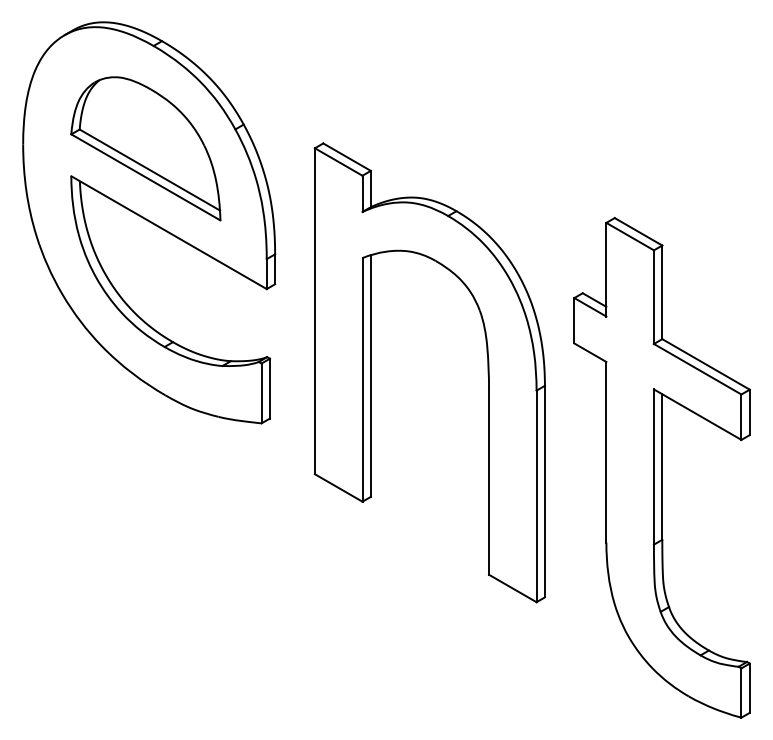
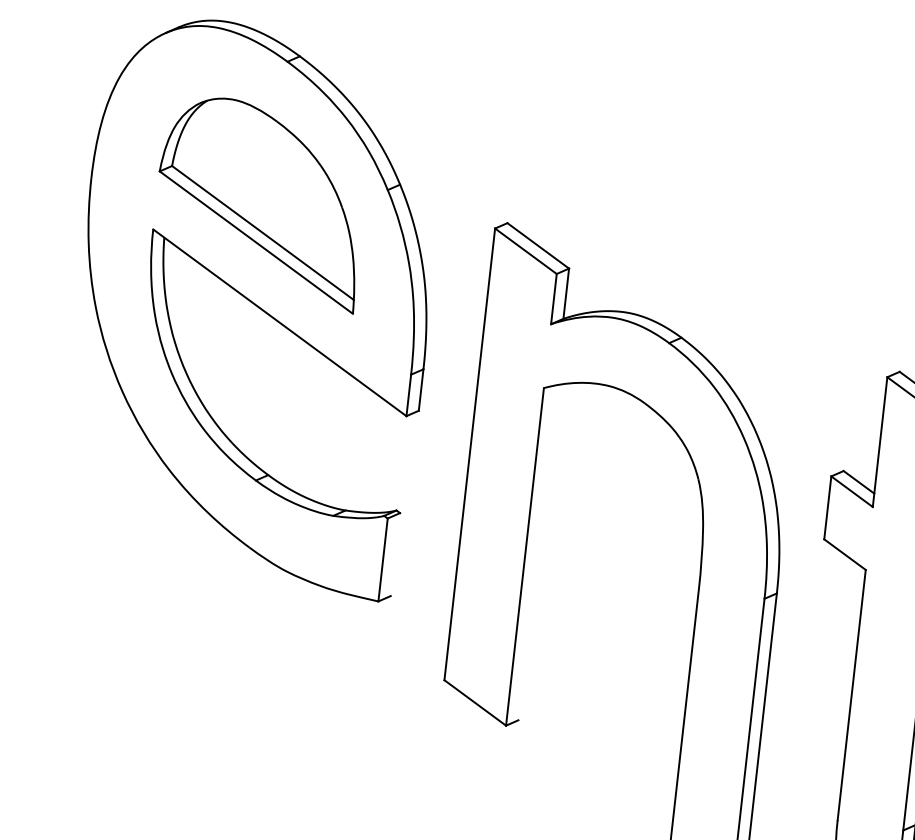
line: (370, 375) -> (536, 552), removed
line: (269, 388) -> (394, 554), removed

